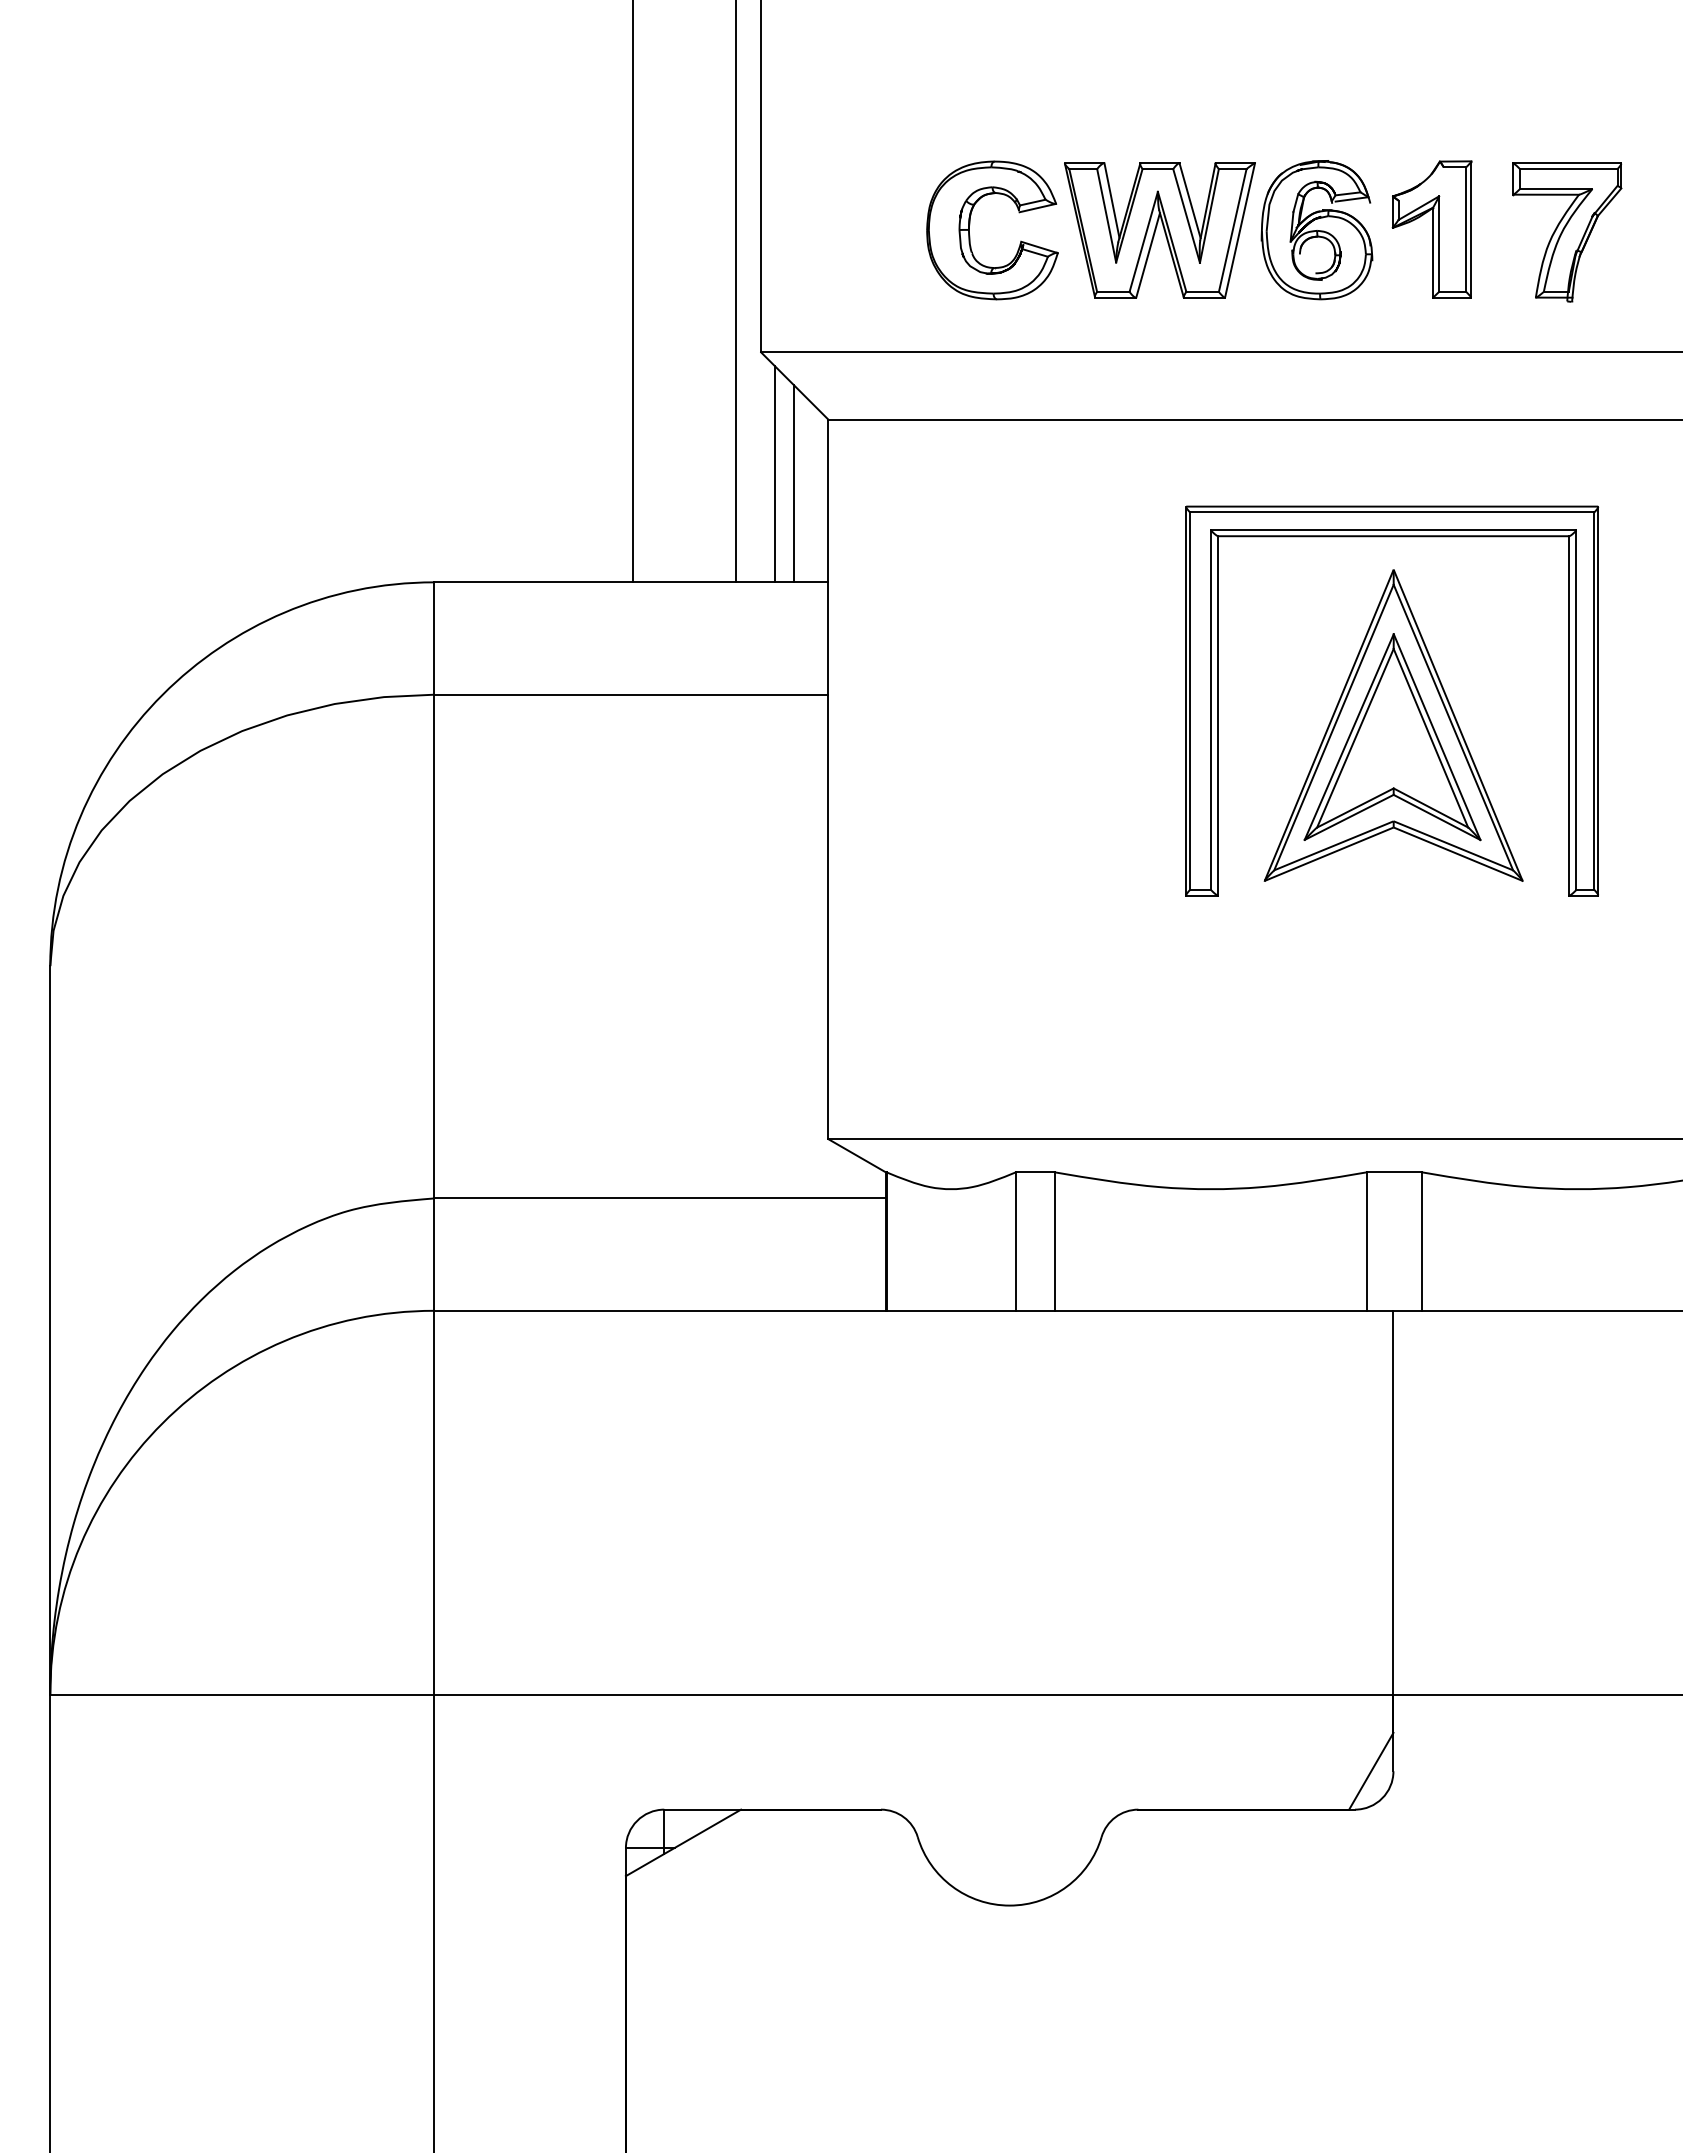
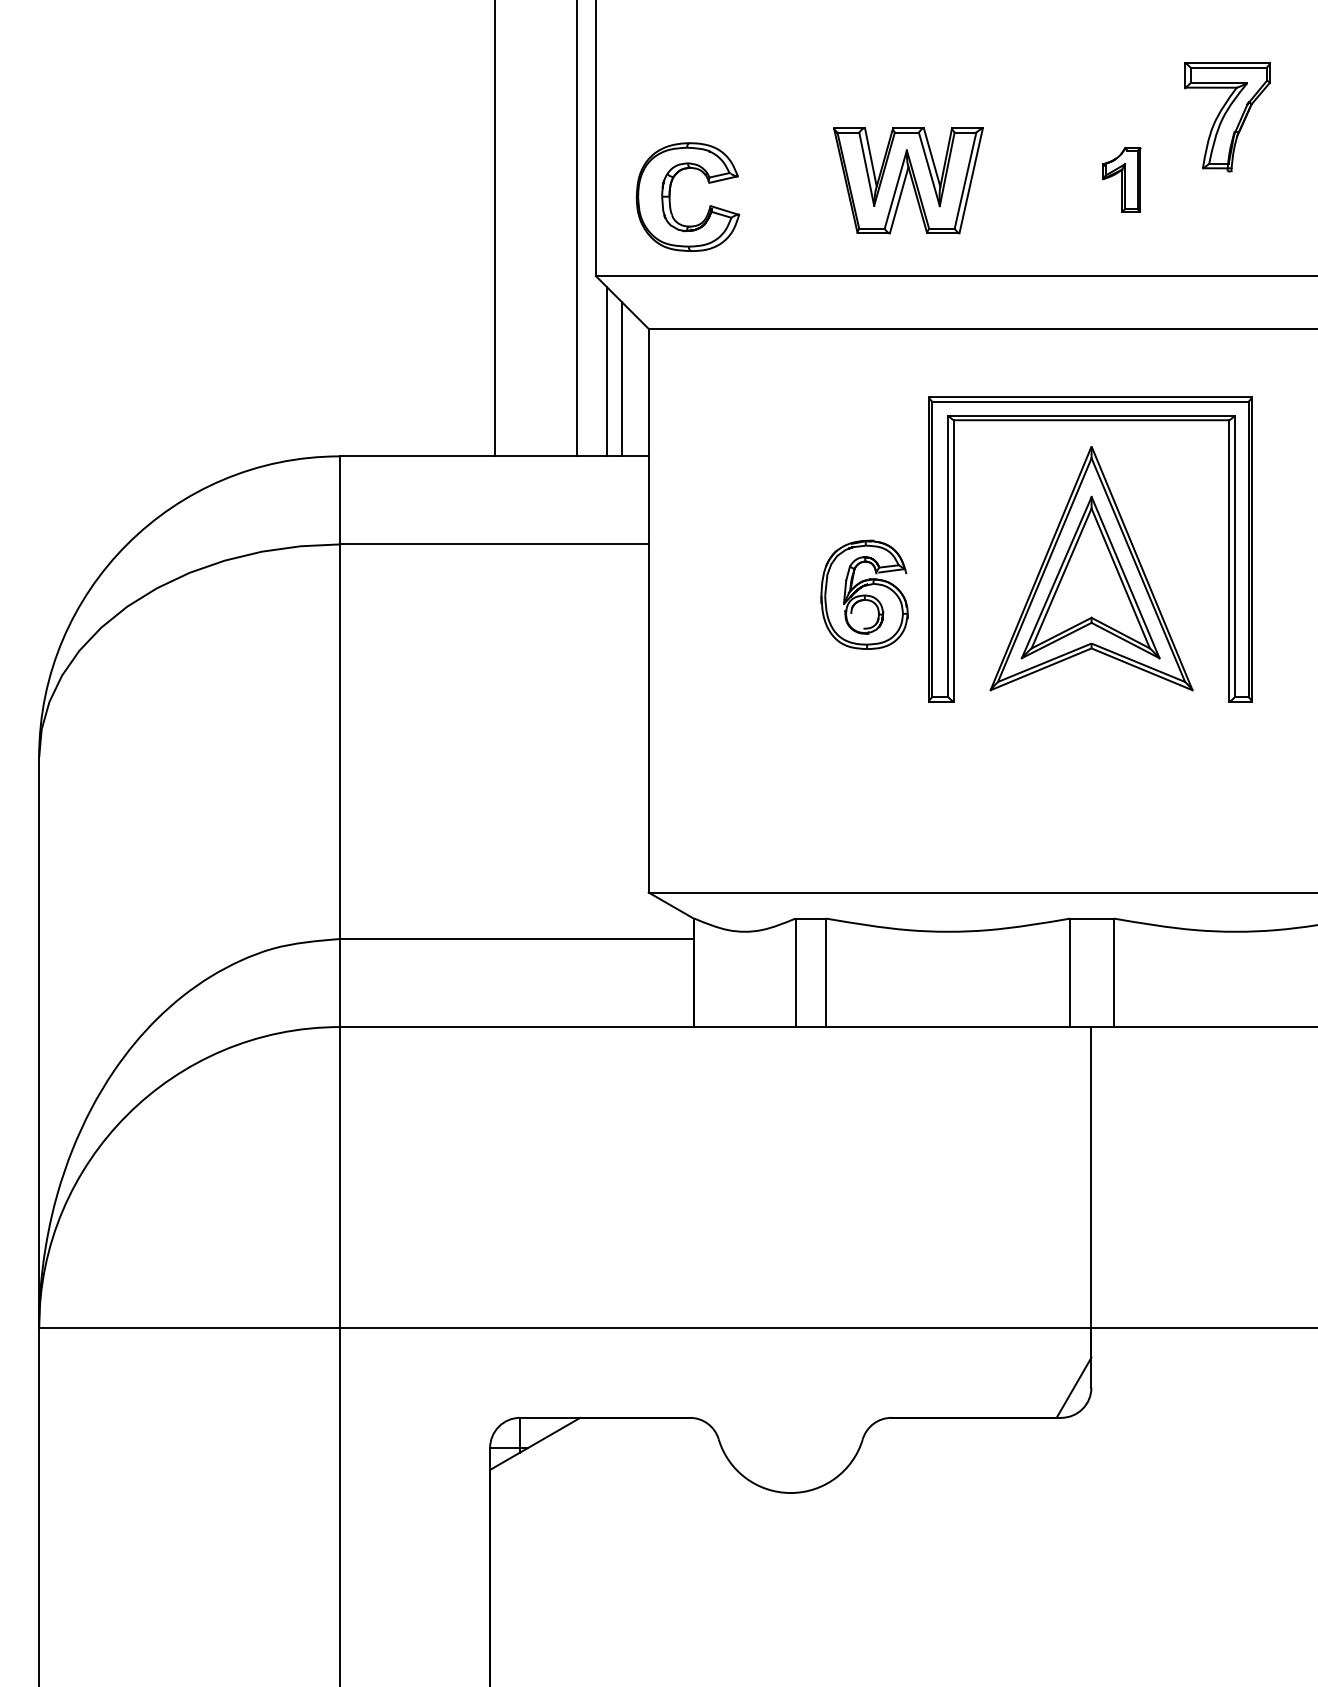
part: (1431, 229) -> (1121, 179), size x0.6
part: (1316, 230) -> (864, 595), moved
part: (1567, 232) -> (1227, 117), moved
part: (970, 235) -> (670, 201), moved

